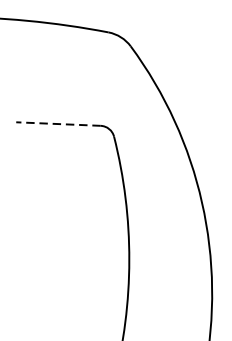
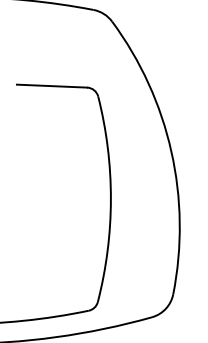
line: (57, 124) -> (51, 86), dashed -> solid

